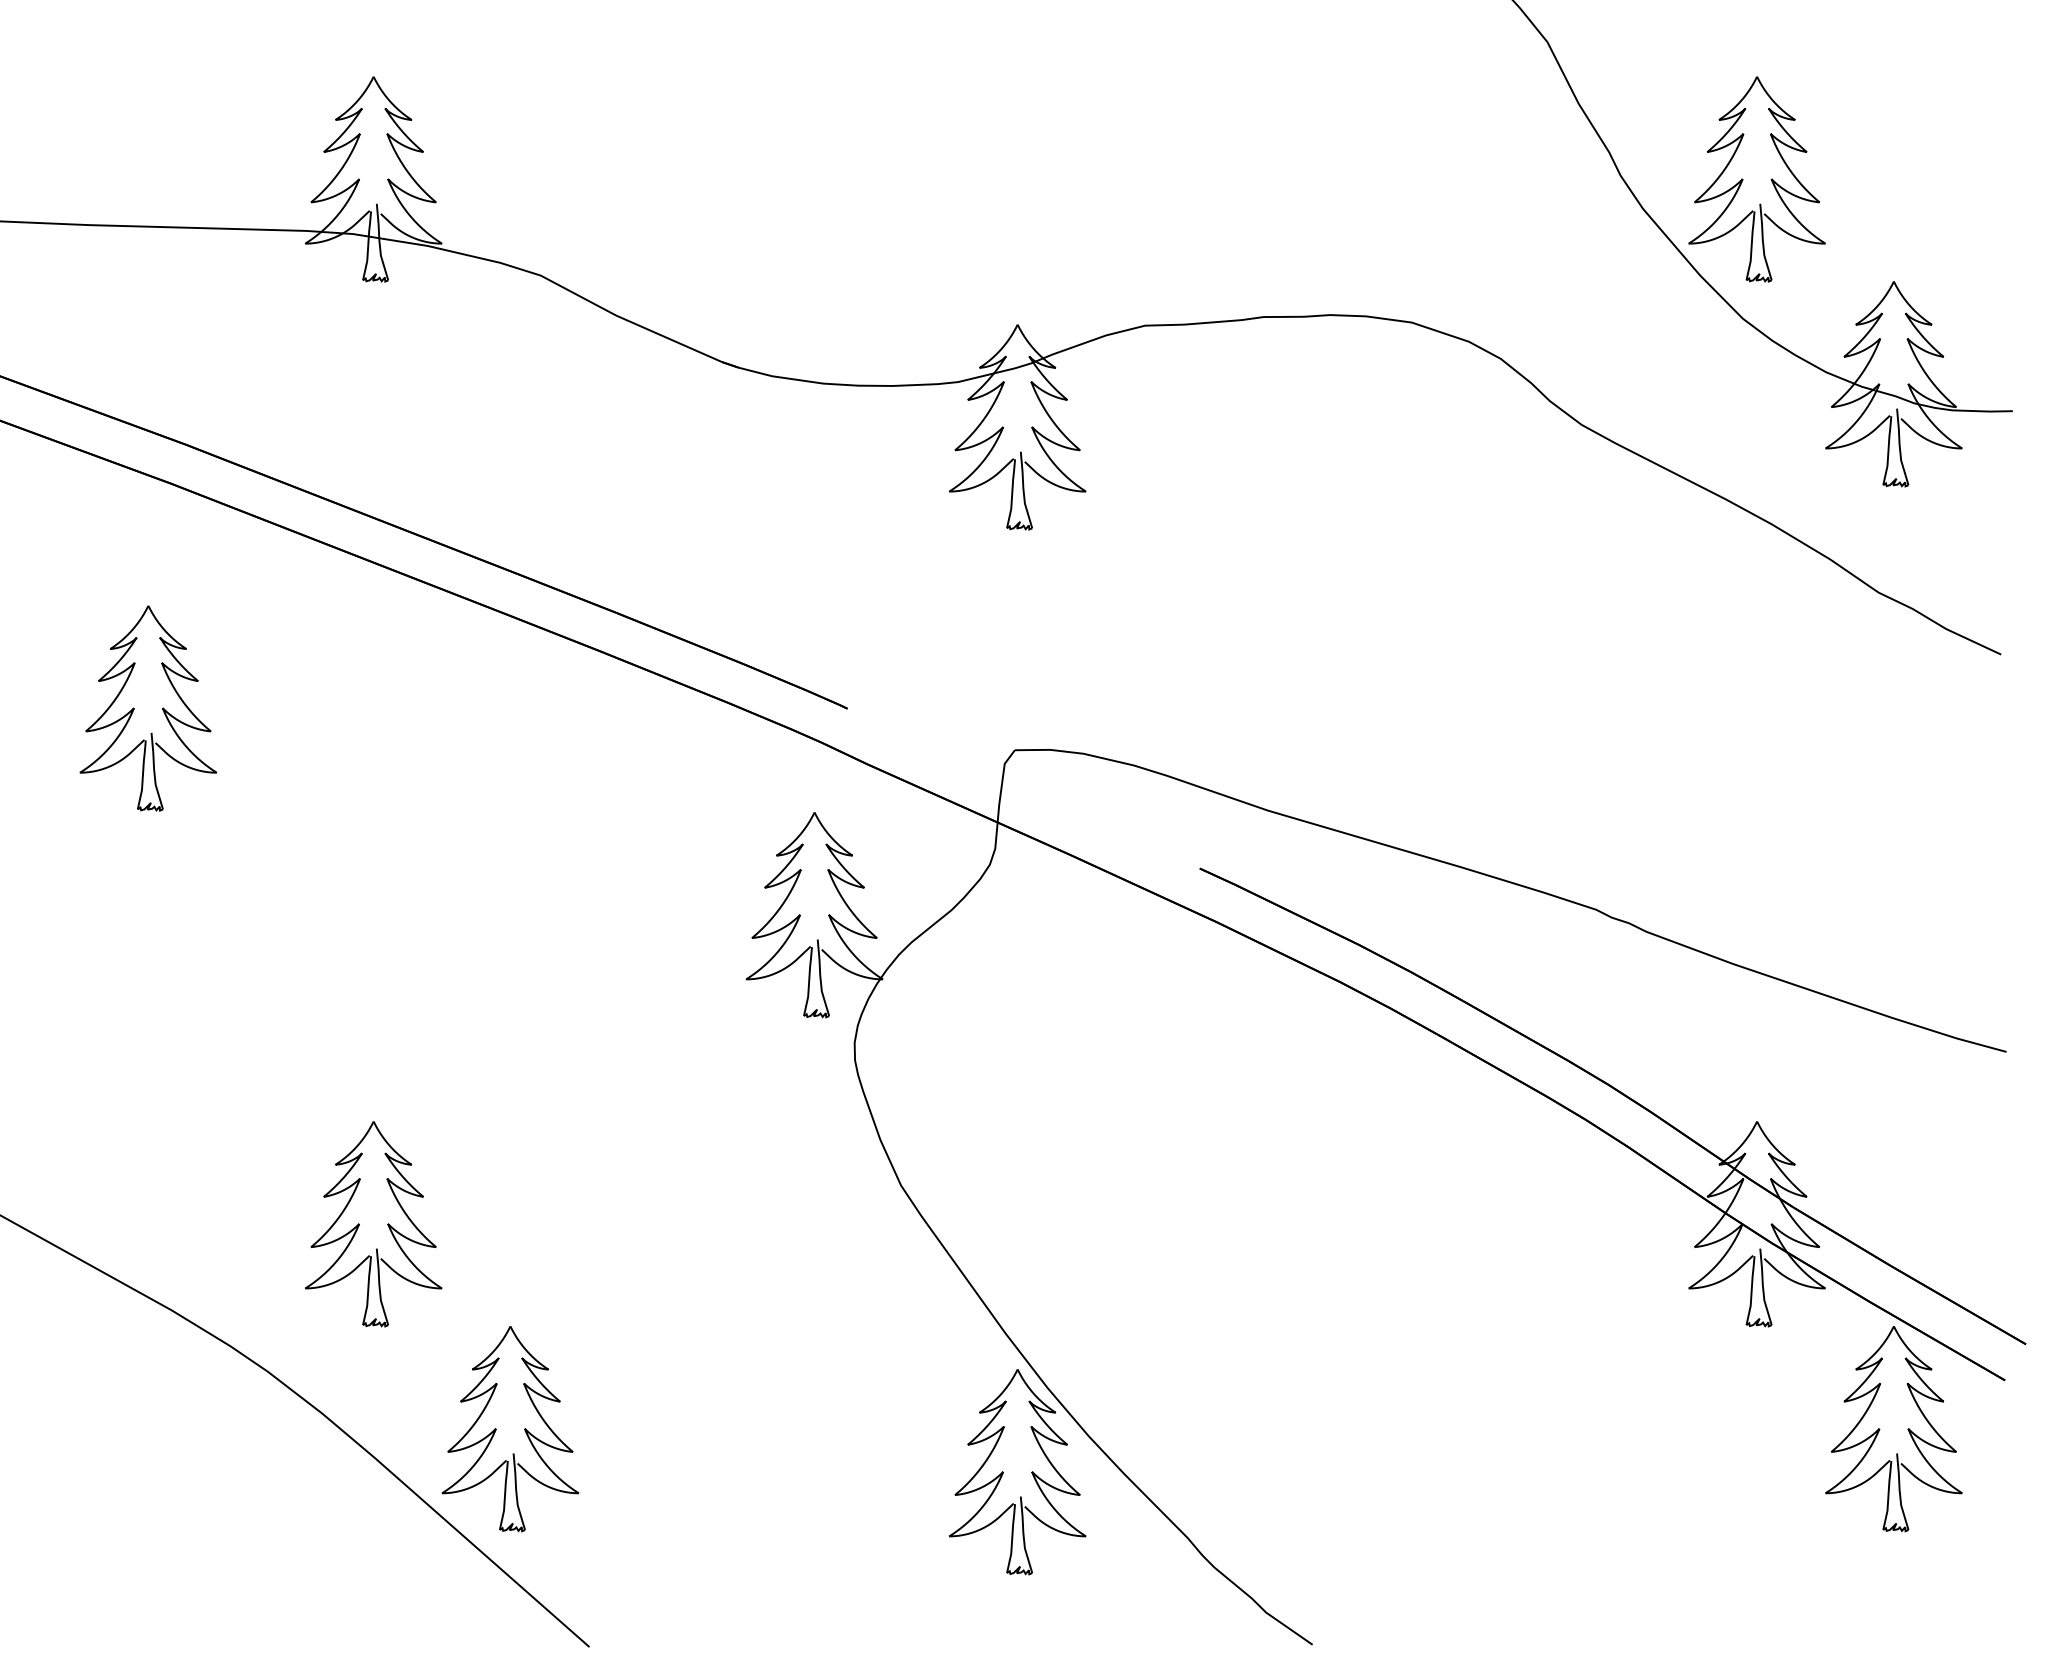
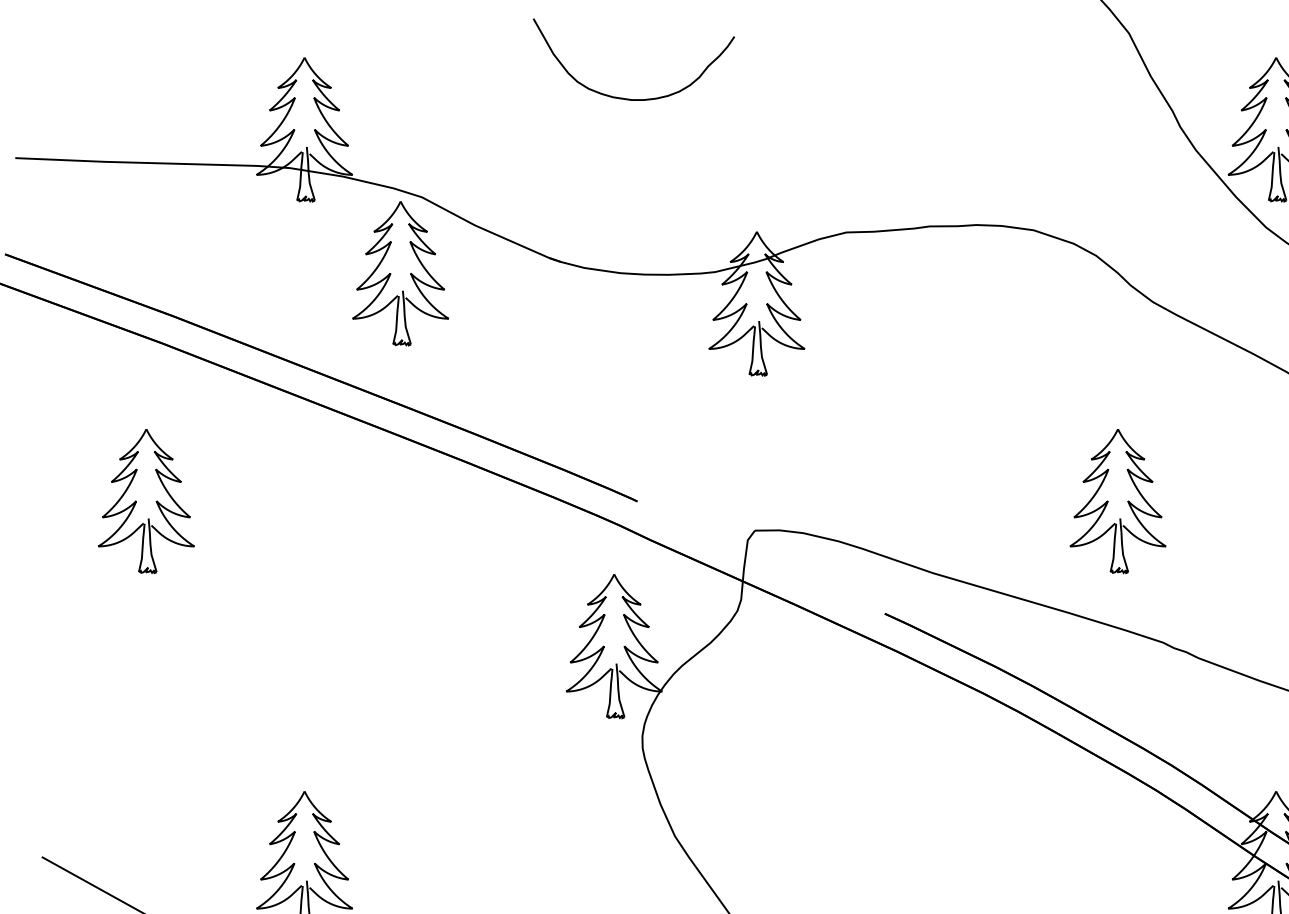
curve: (830, 134) -> (625, 98), added
part: (496, 384) -> (390, 273), added
part: (1518, 708) -> (1108, 501), added

